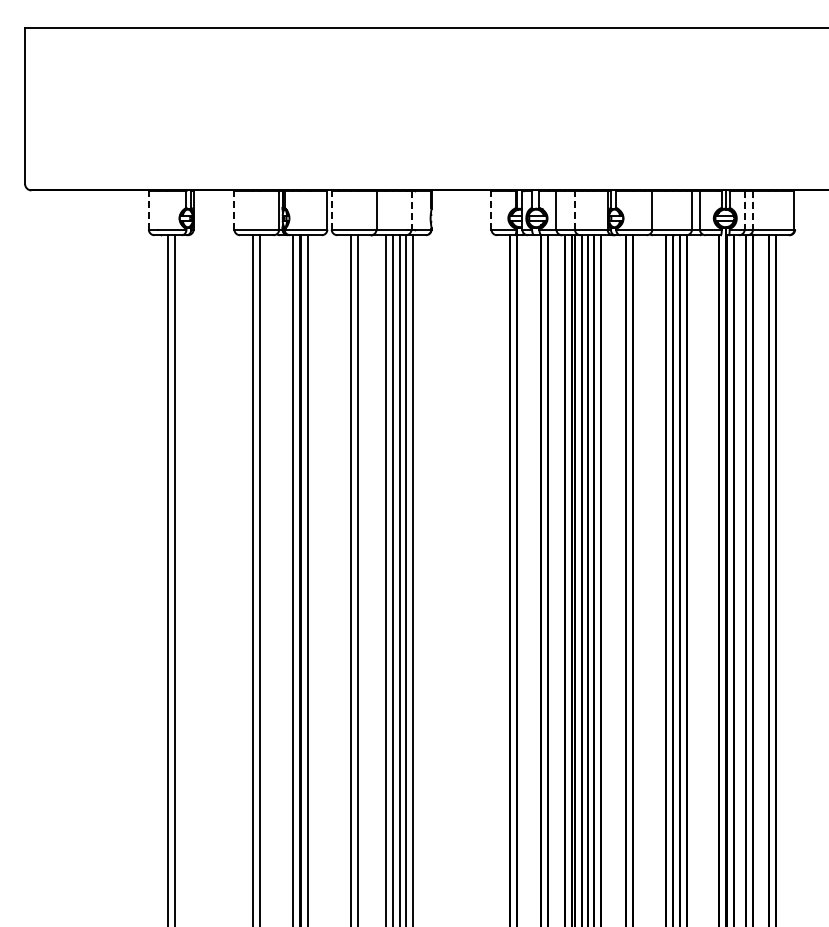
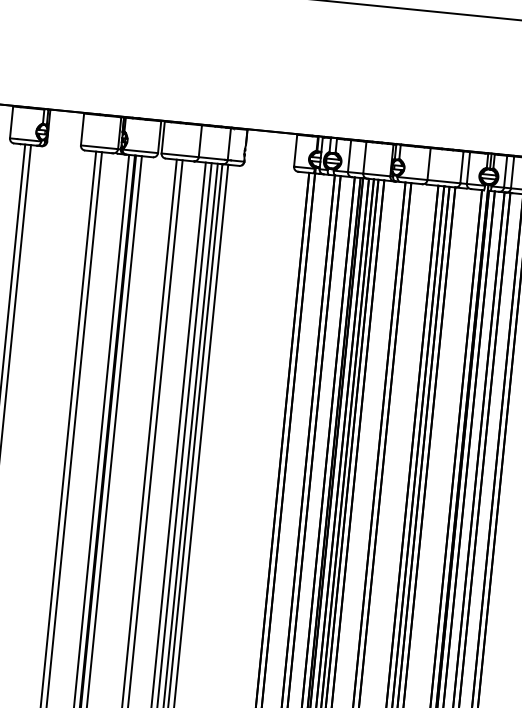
line: (148, 209) -> (11, 121), dashed -> solid
line: (234, 209) -> (82, 128), dashed -> solid
line: (331, 209) -> (163, 136), dashed -> solid
line: (491, 209) -> (295, 150), dashed -> solid
line: (574, 209) -> (364, 156), dashed -> solid
line: (411, 210) -> (229, 144), dashed -> solid
line: (744, 210) -> (505, 171), dashed -> solid
line: (753, 210) -> (512, 172), dashed -> solid

